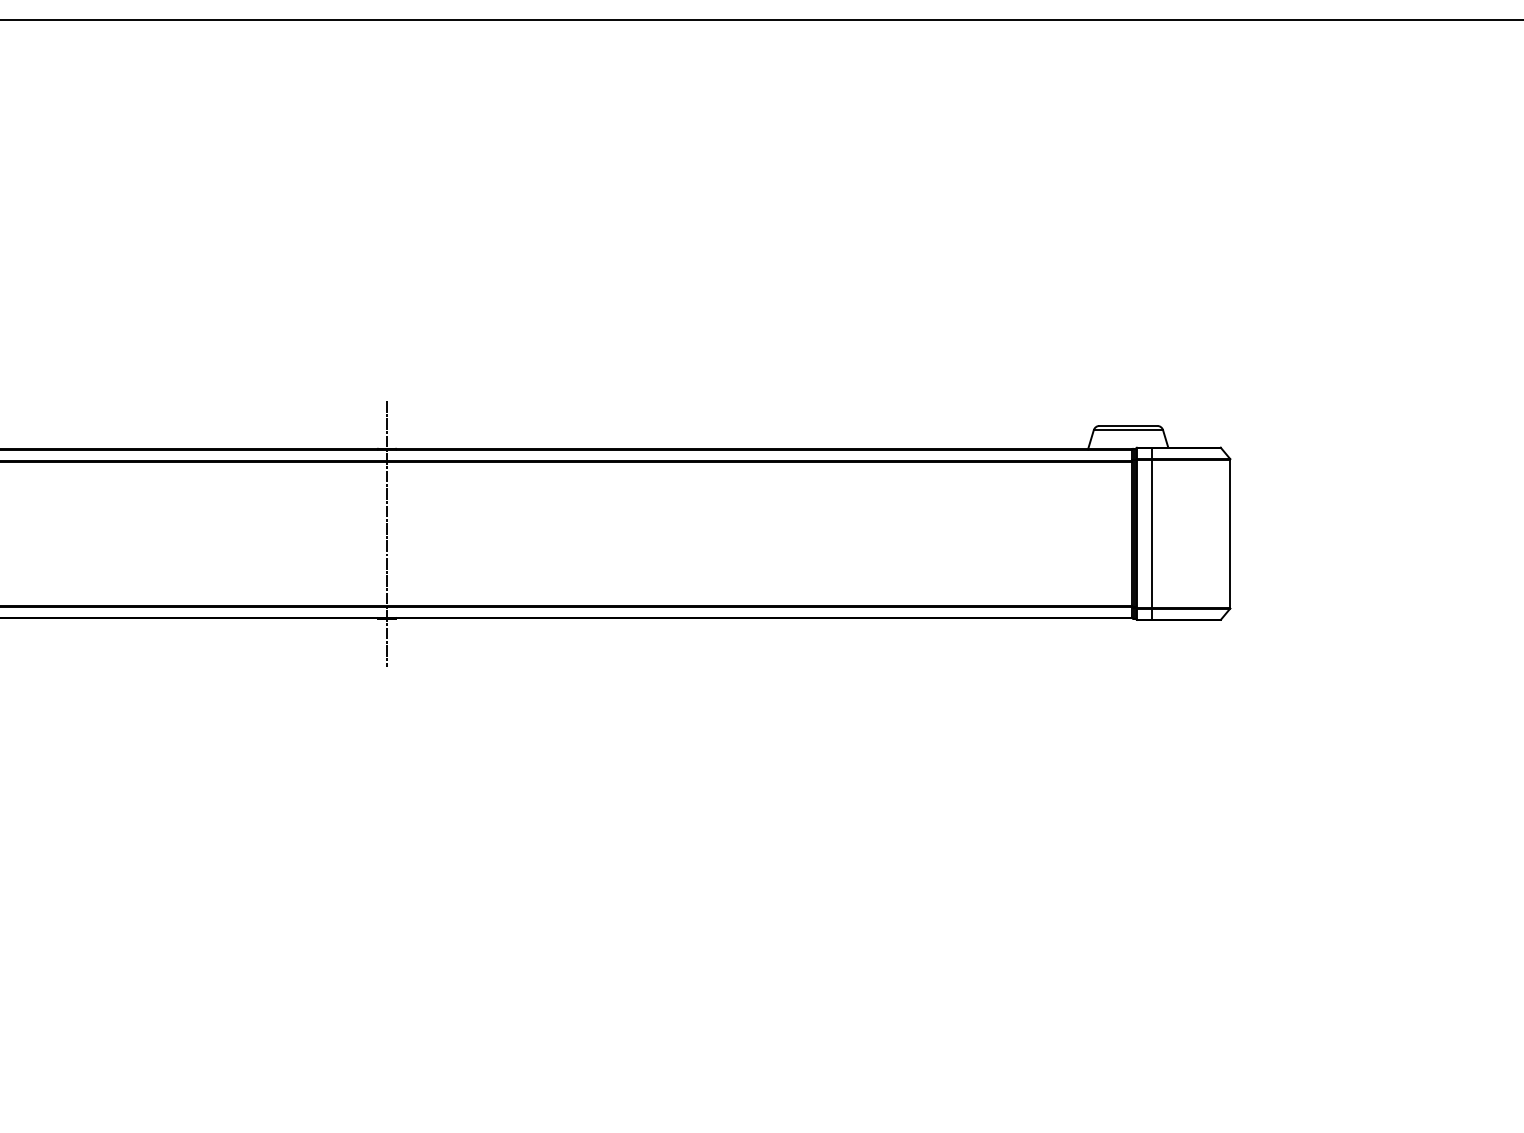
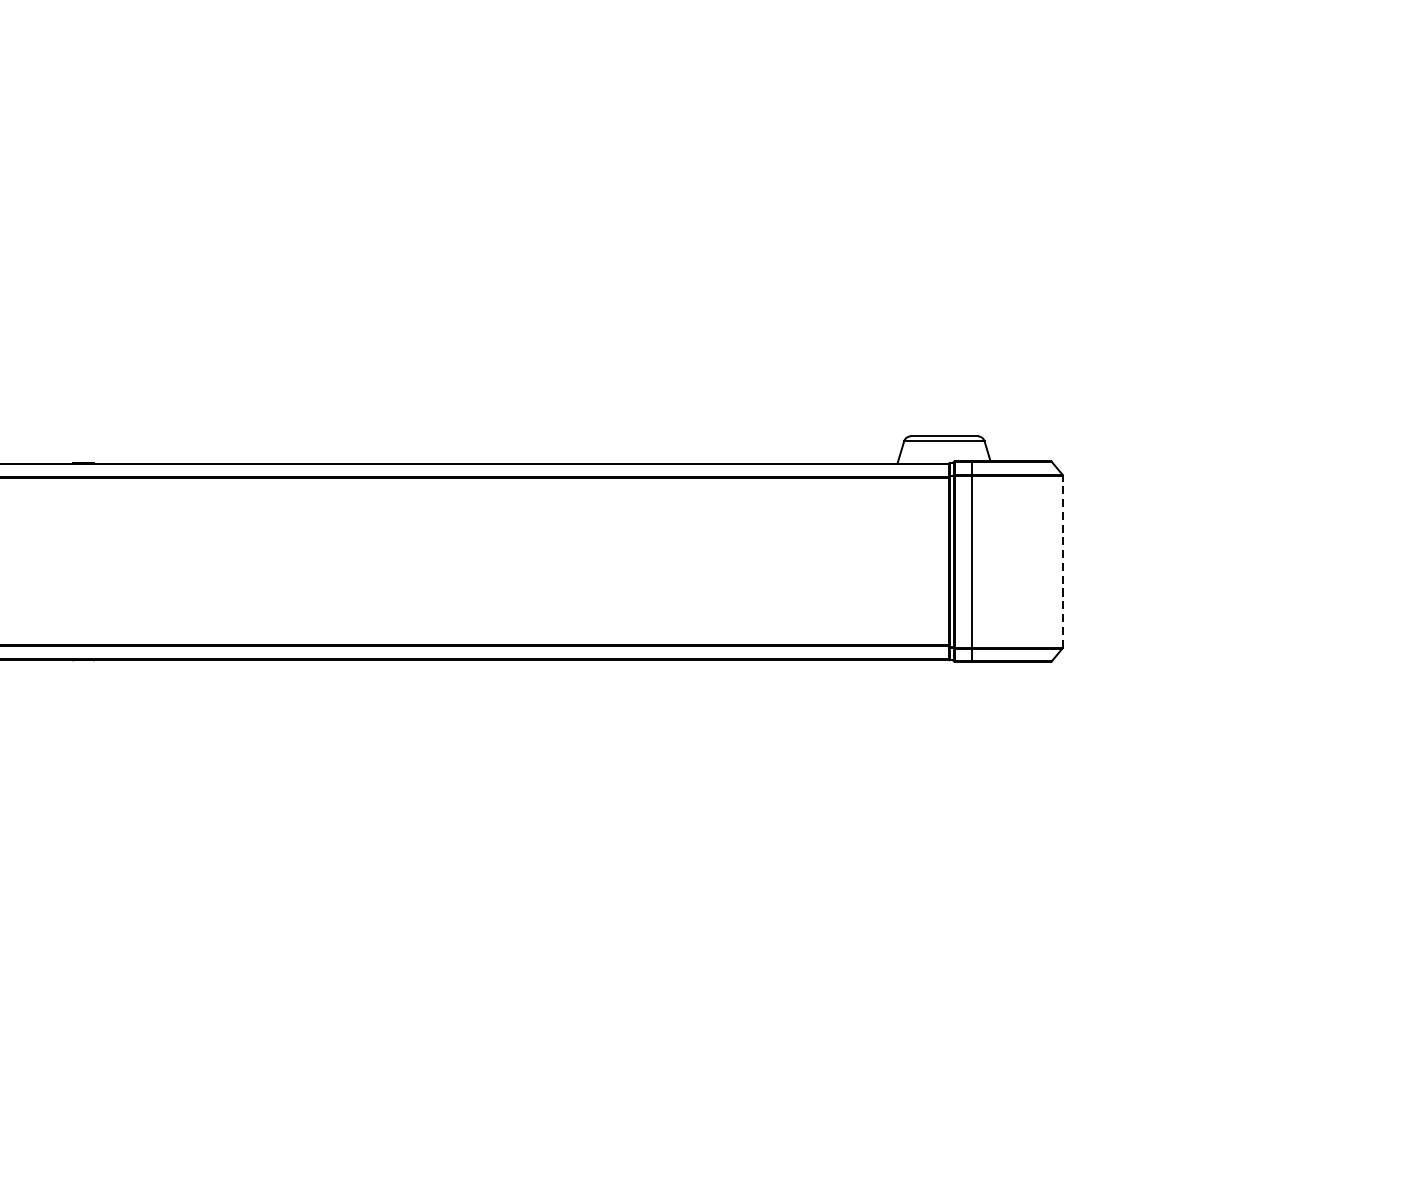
line: (387, 533) -> (84, 561), removed
line: (1230, 533) -> (1062, 561), solid -> dashed

